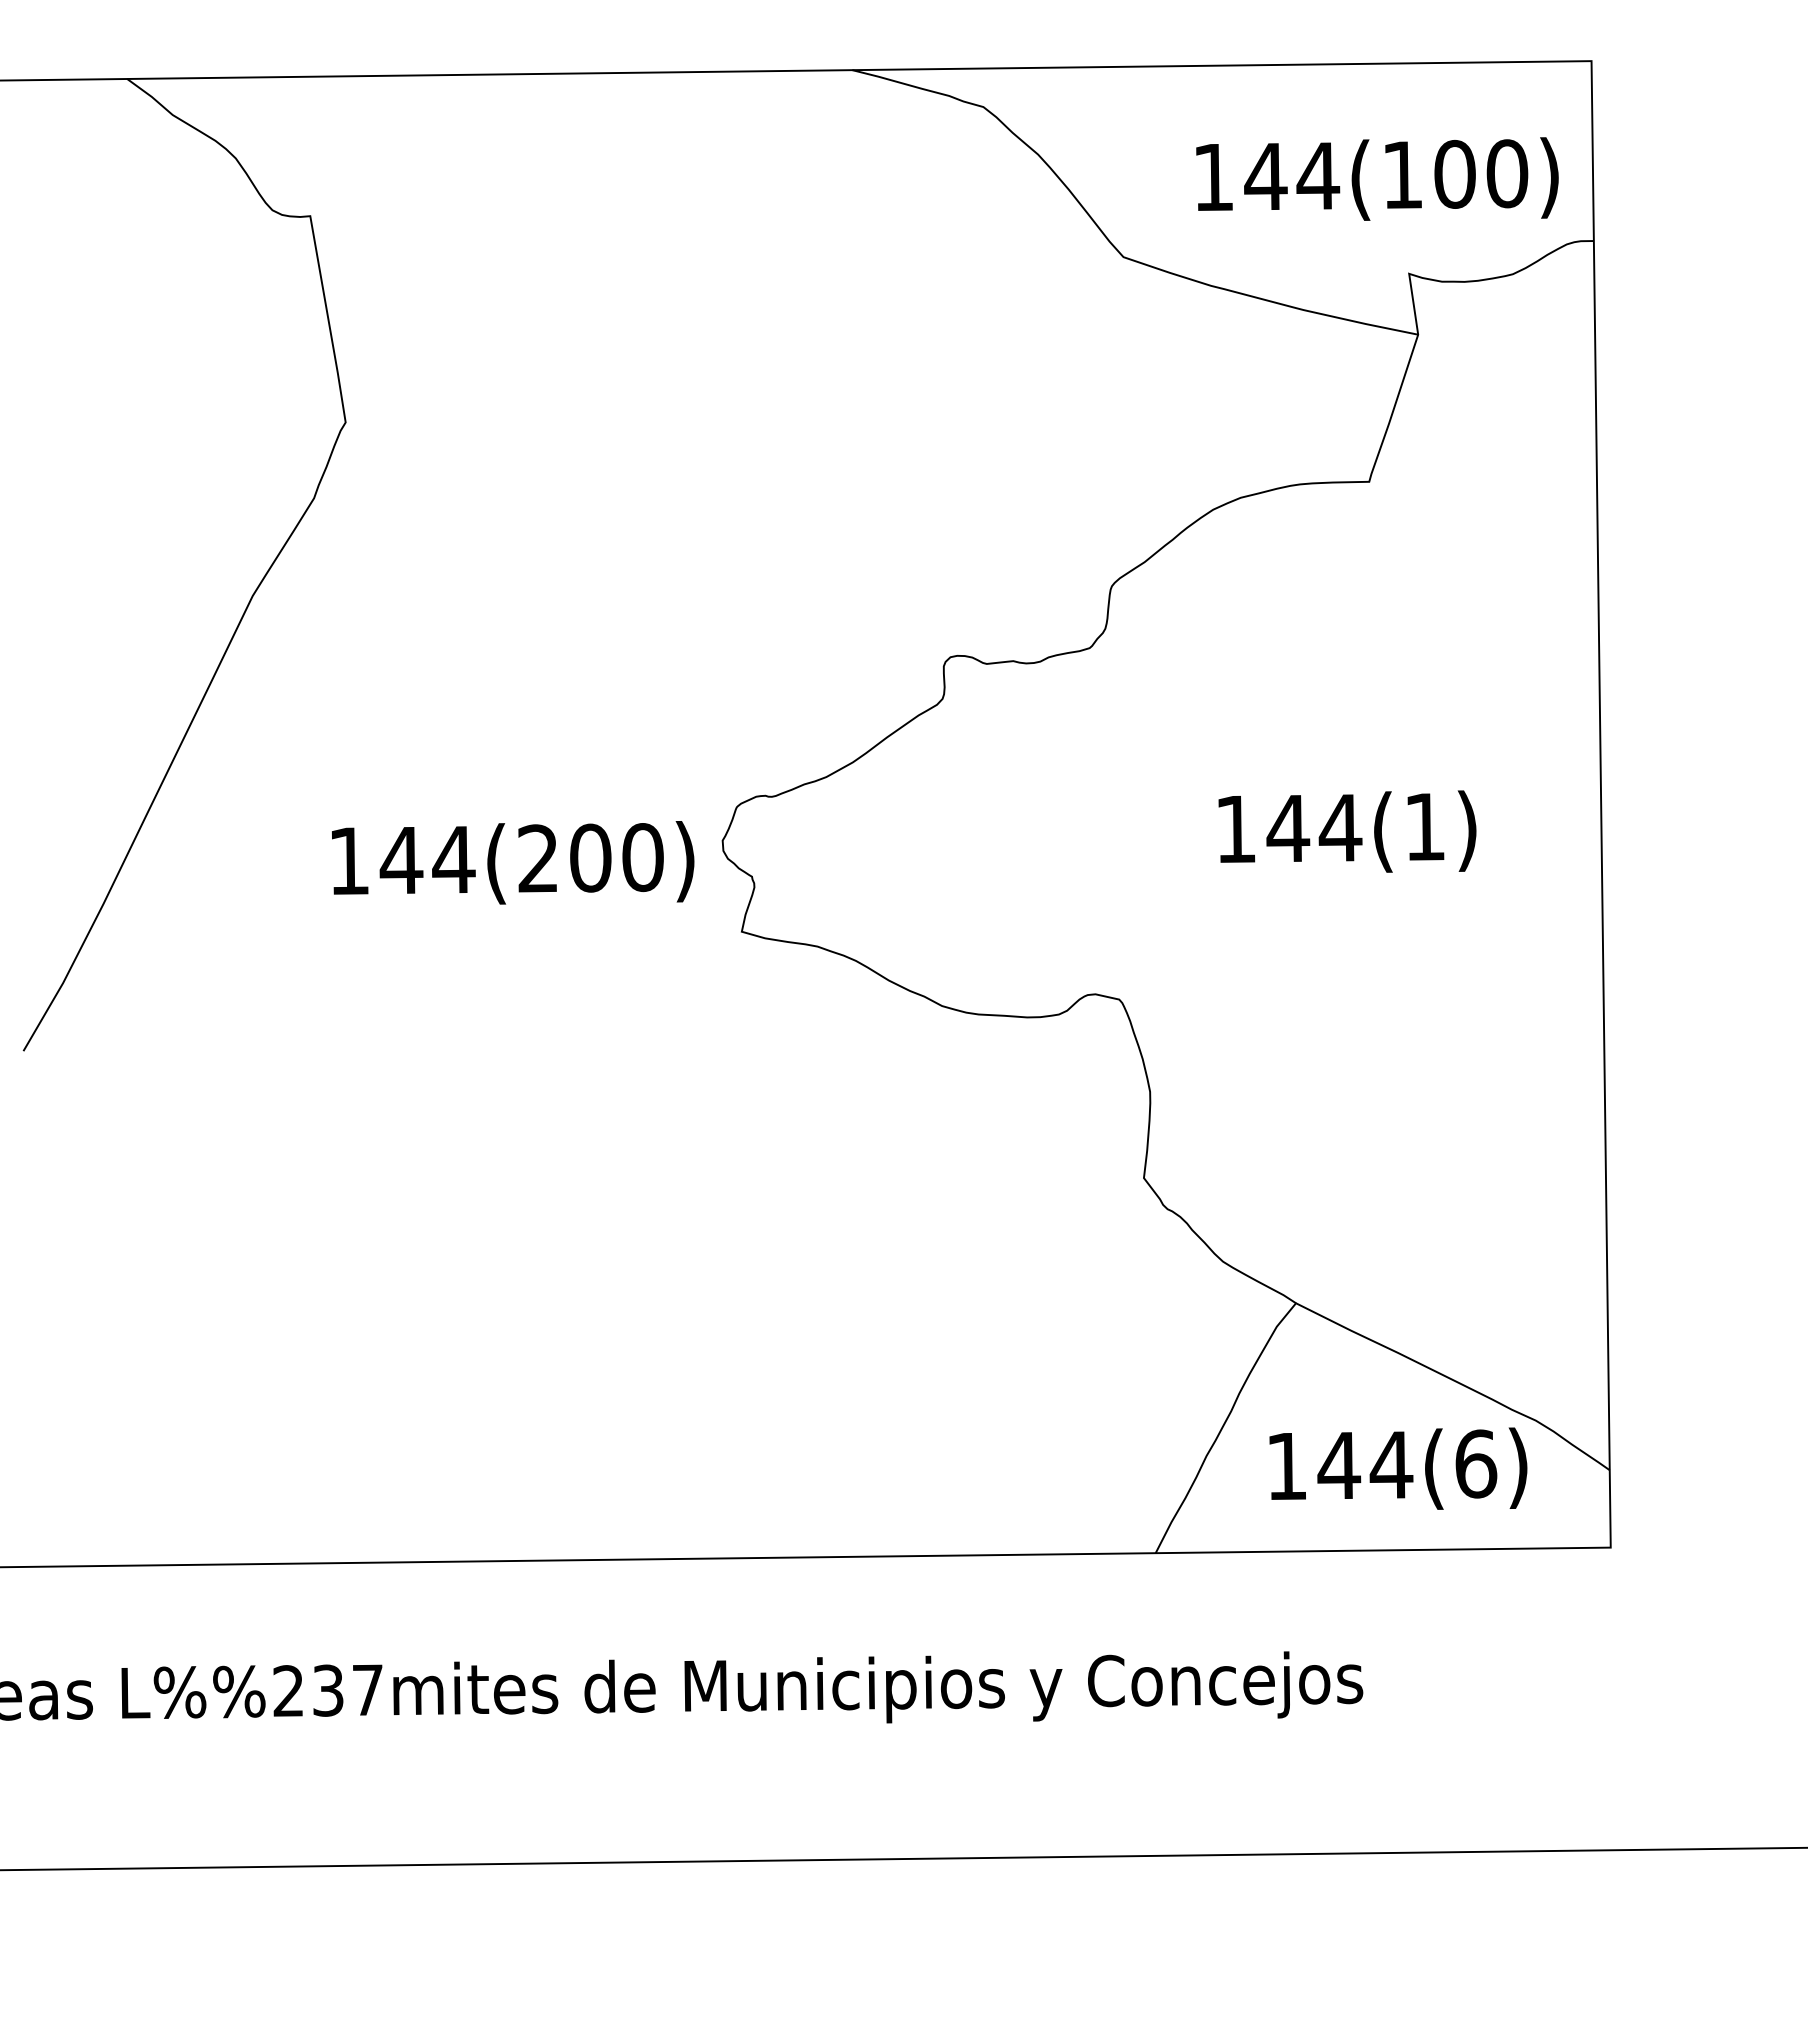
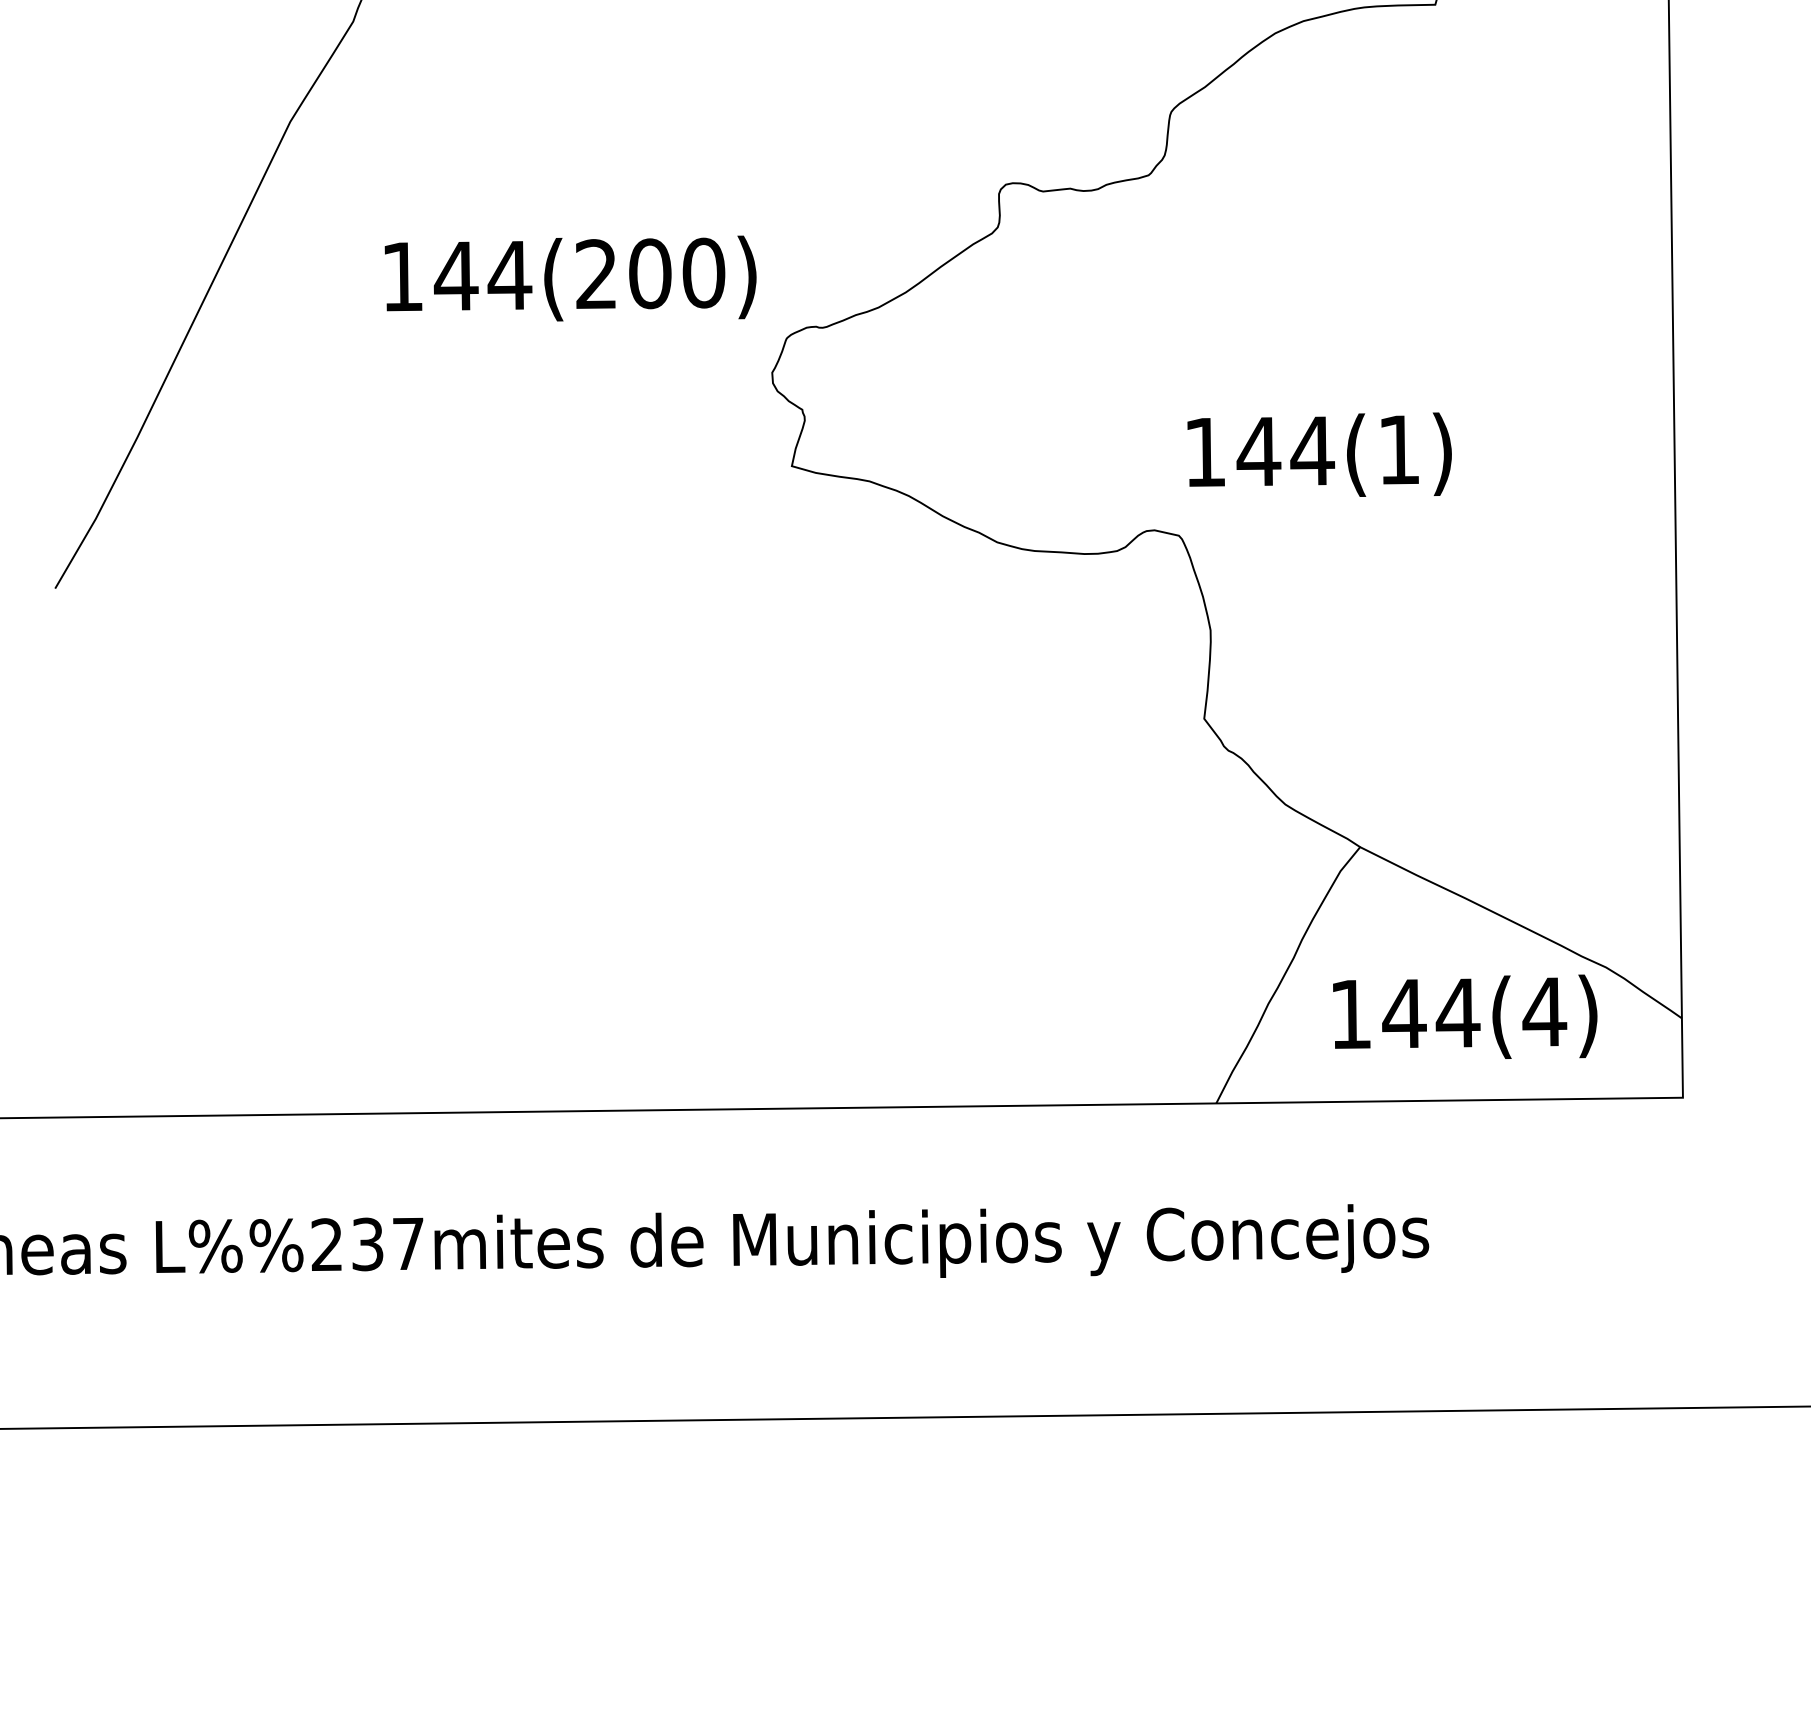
text: (1347, 831) -> (1319, 454), moved
text: (513, 862) -> (571, 278), moved
text: (1475, 1463) -> (1544, 1011), 144(6) -> 144(4)

